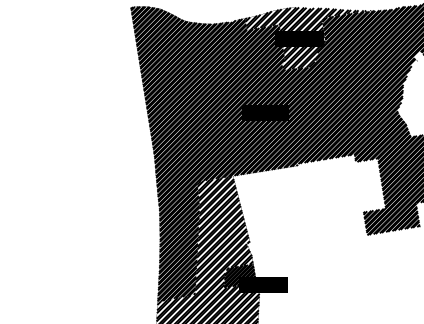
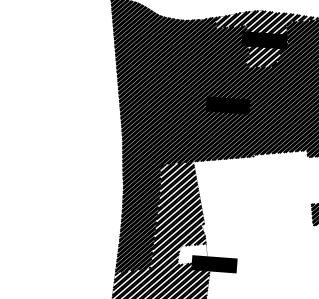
hatch: (240, 276) -> (193, 254), removed

